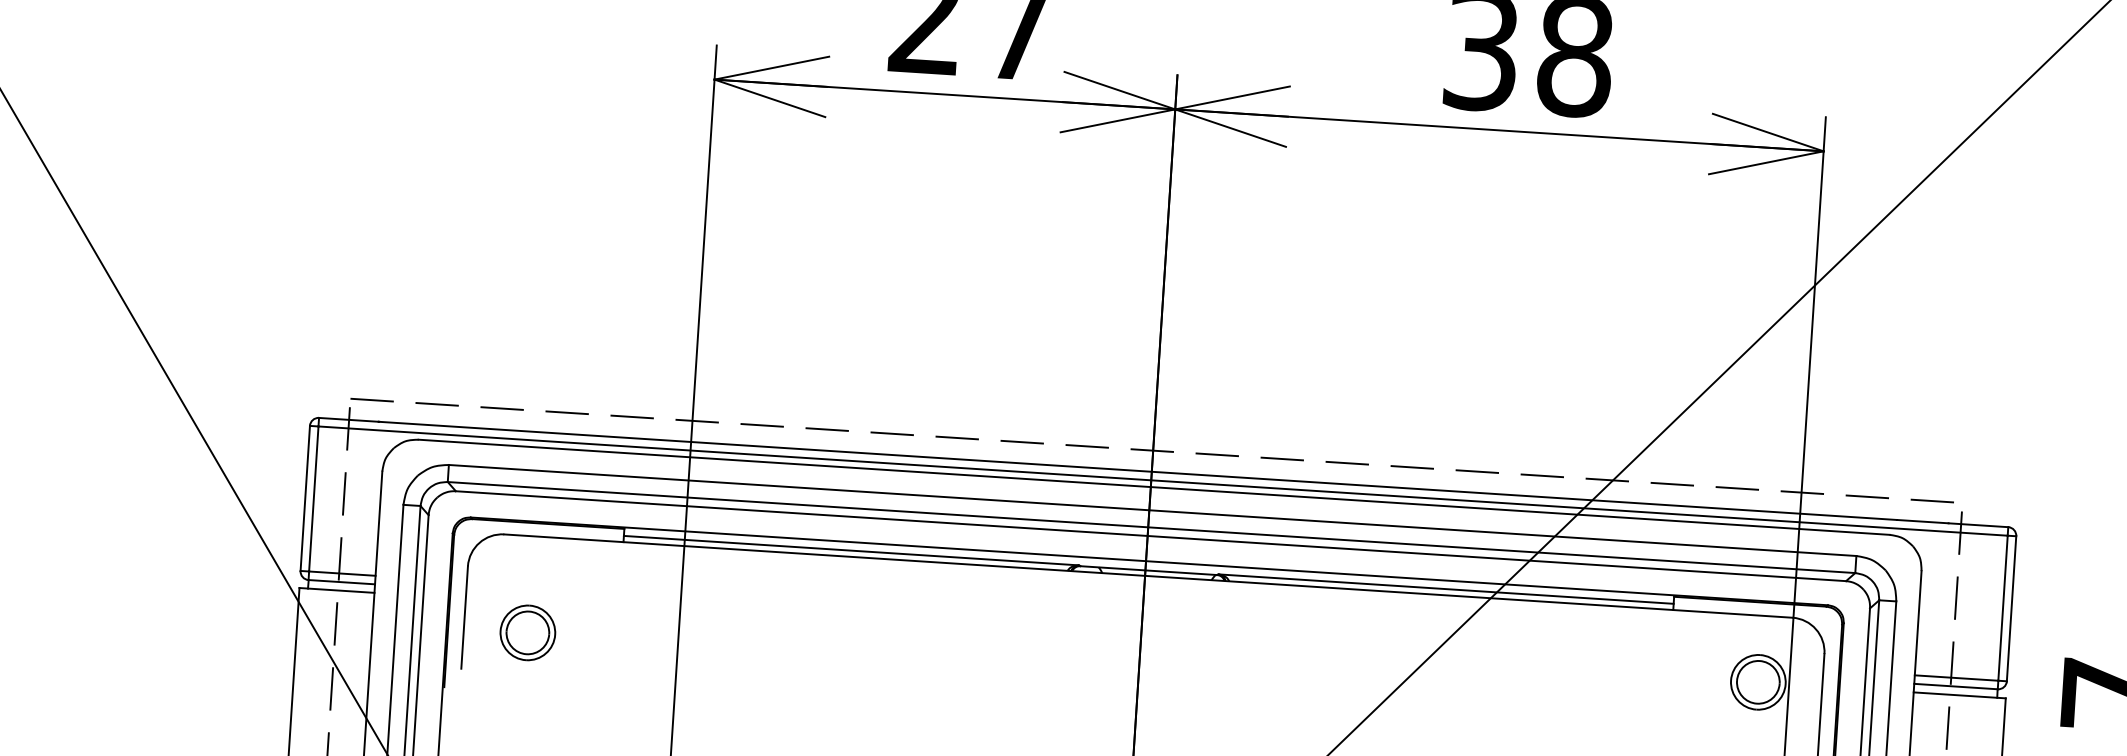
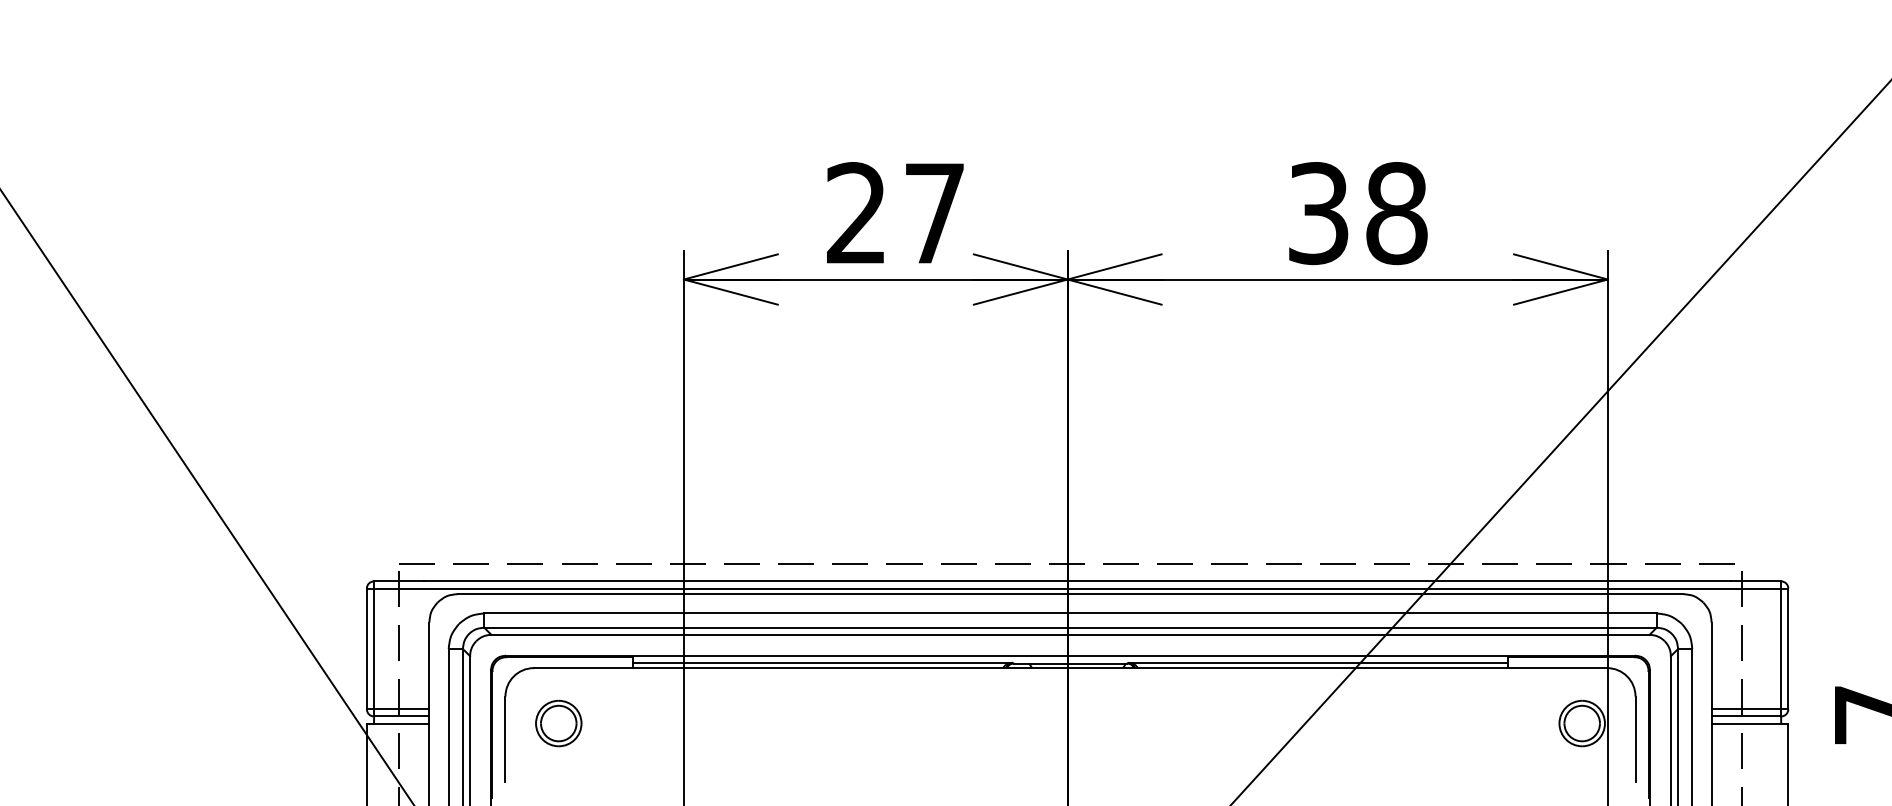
part: (527, 632) -> (558, 723), moved

